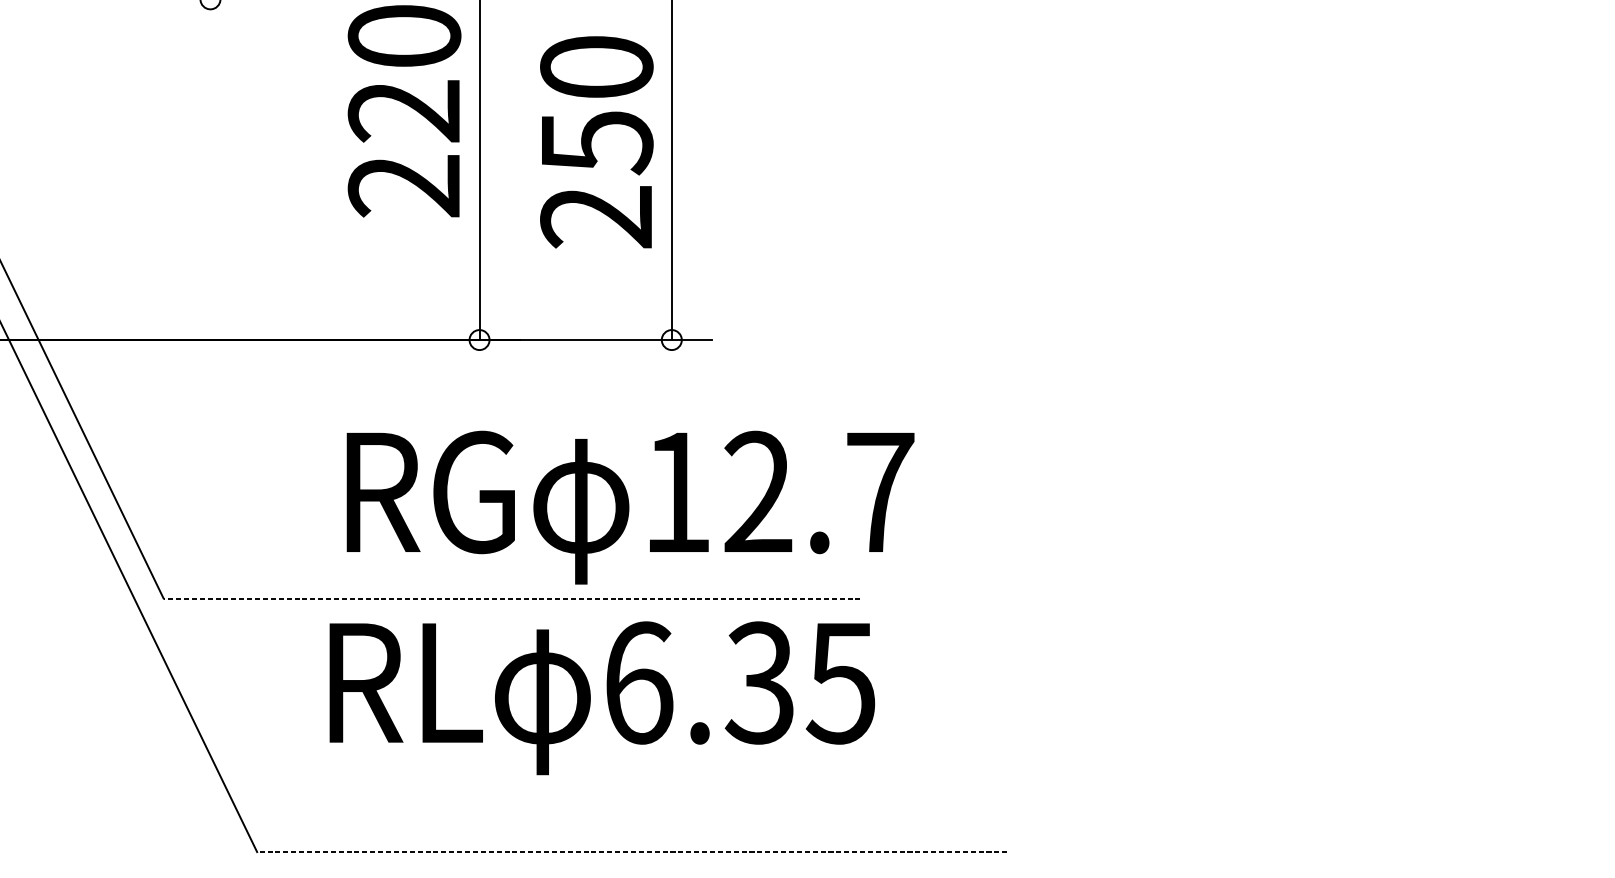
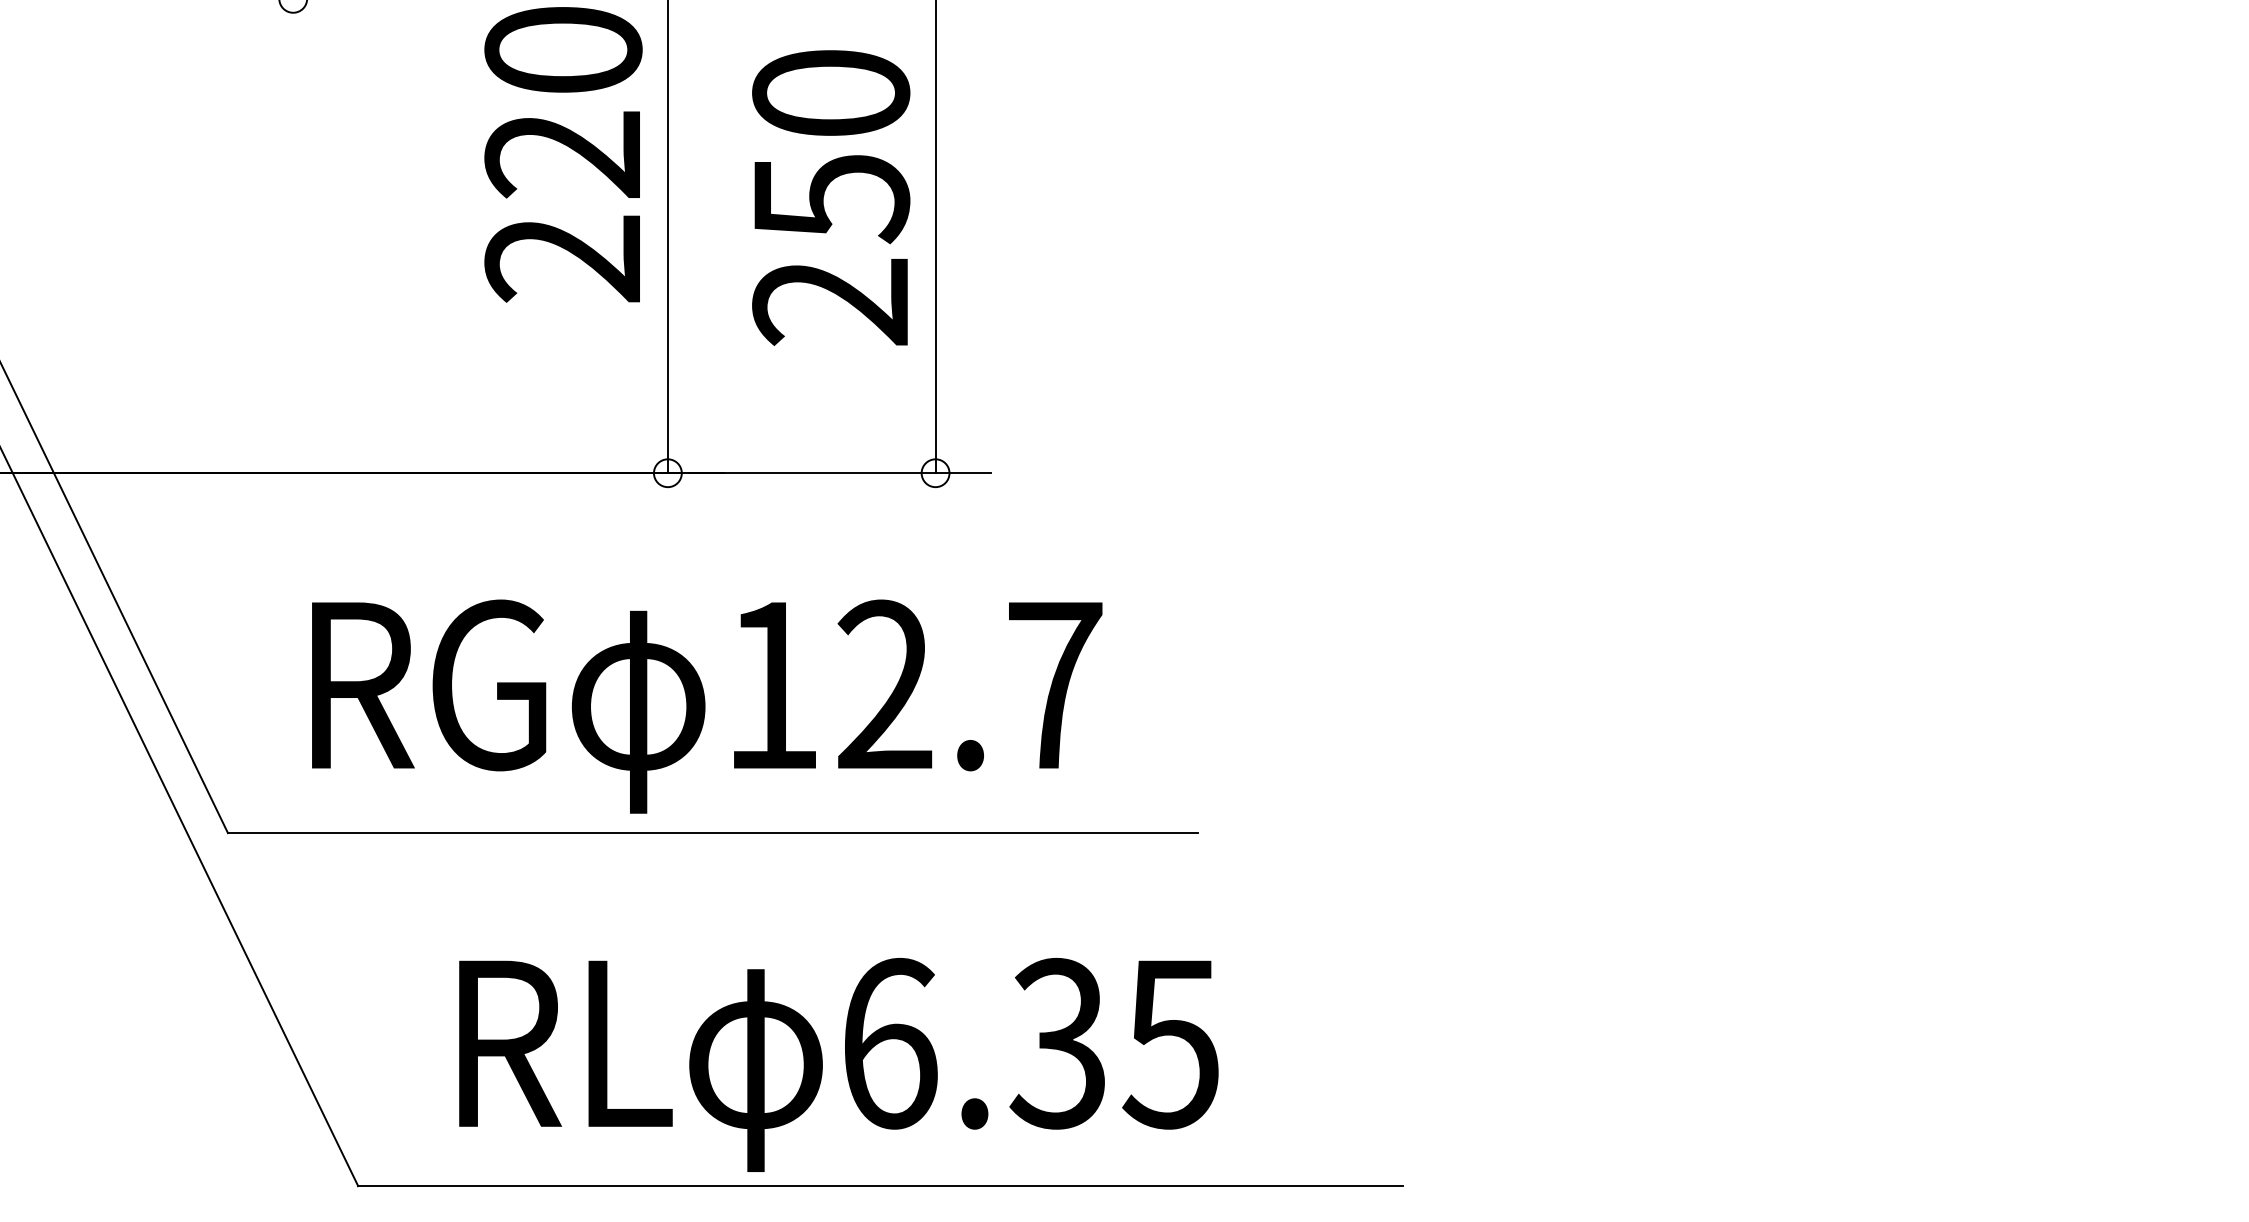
text: (630, 507) -> (707, 706), moved
line: (511, 598) -> (712, 833), dashed -> solid
text: (602, 697) -> (838, 1064), moved
line: (631, 852) -> (879, 1186), dashed -> solid

